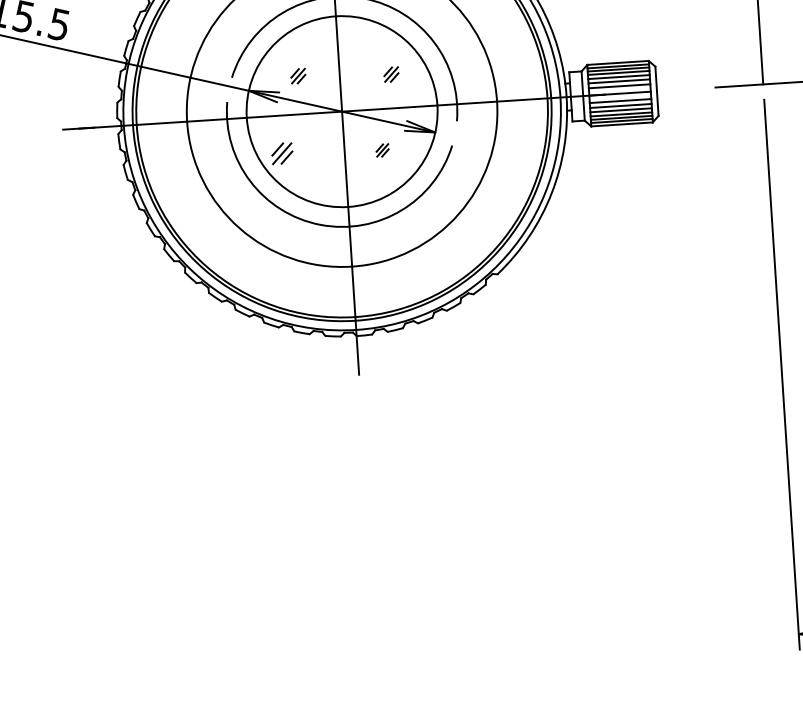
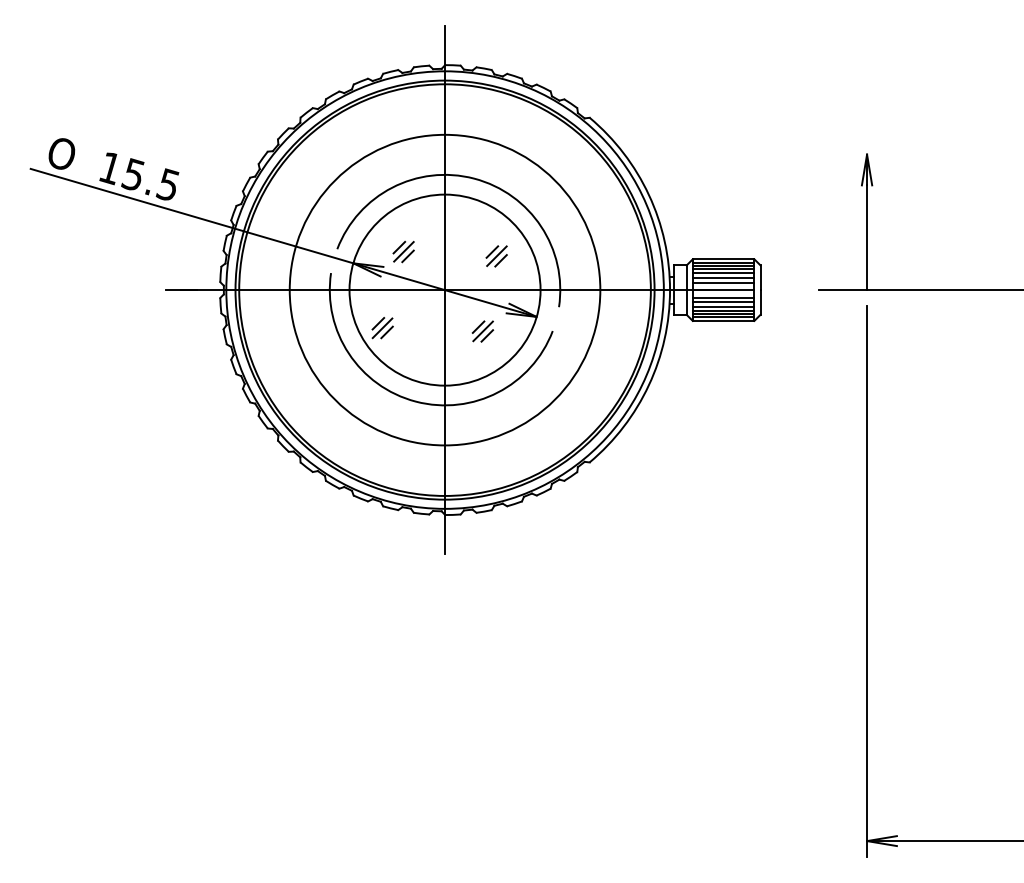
part: (391, 74) -> (496, 256), size x1.43
part: (298, 75) -> (403, 251), size x1.43
part: (382, 150) -> (482, 331), size x1.67

